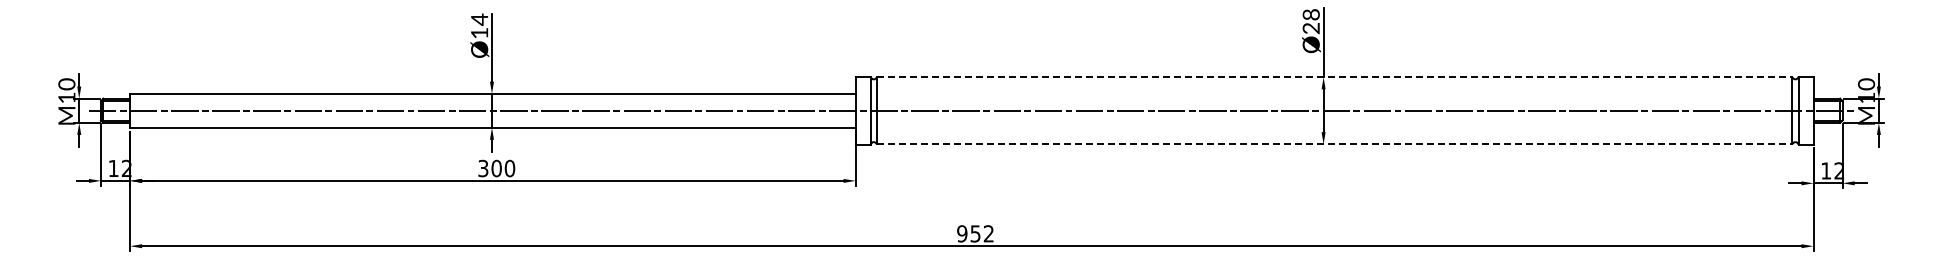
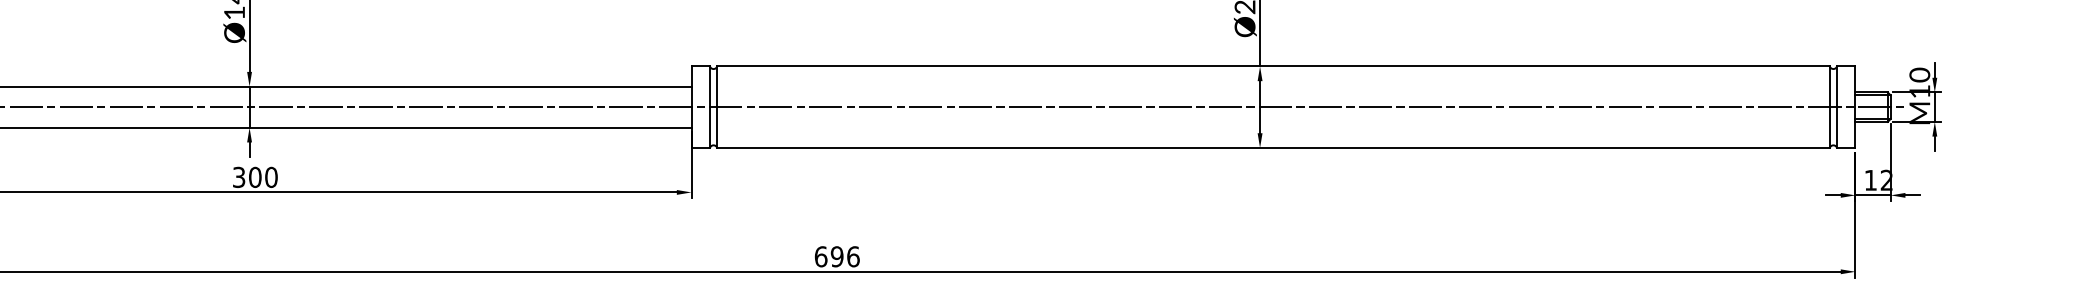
line: (1334, 77) -> (1273, 66), dashed -> solid
line: (1334, 144) -> (1273, 148), dashed -> solid
text: (975, 233) -> (837, 256), 952 -> 696

